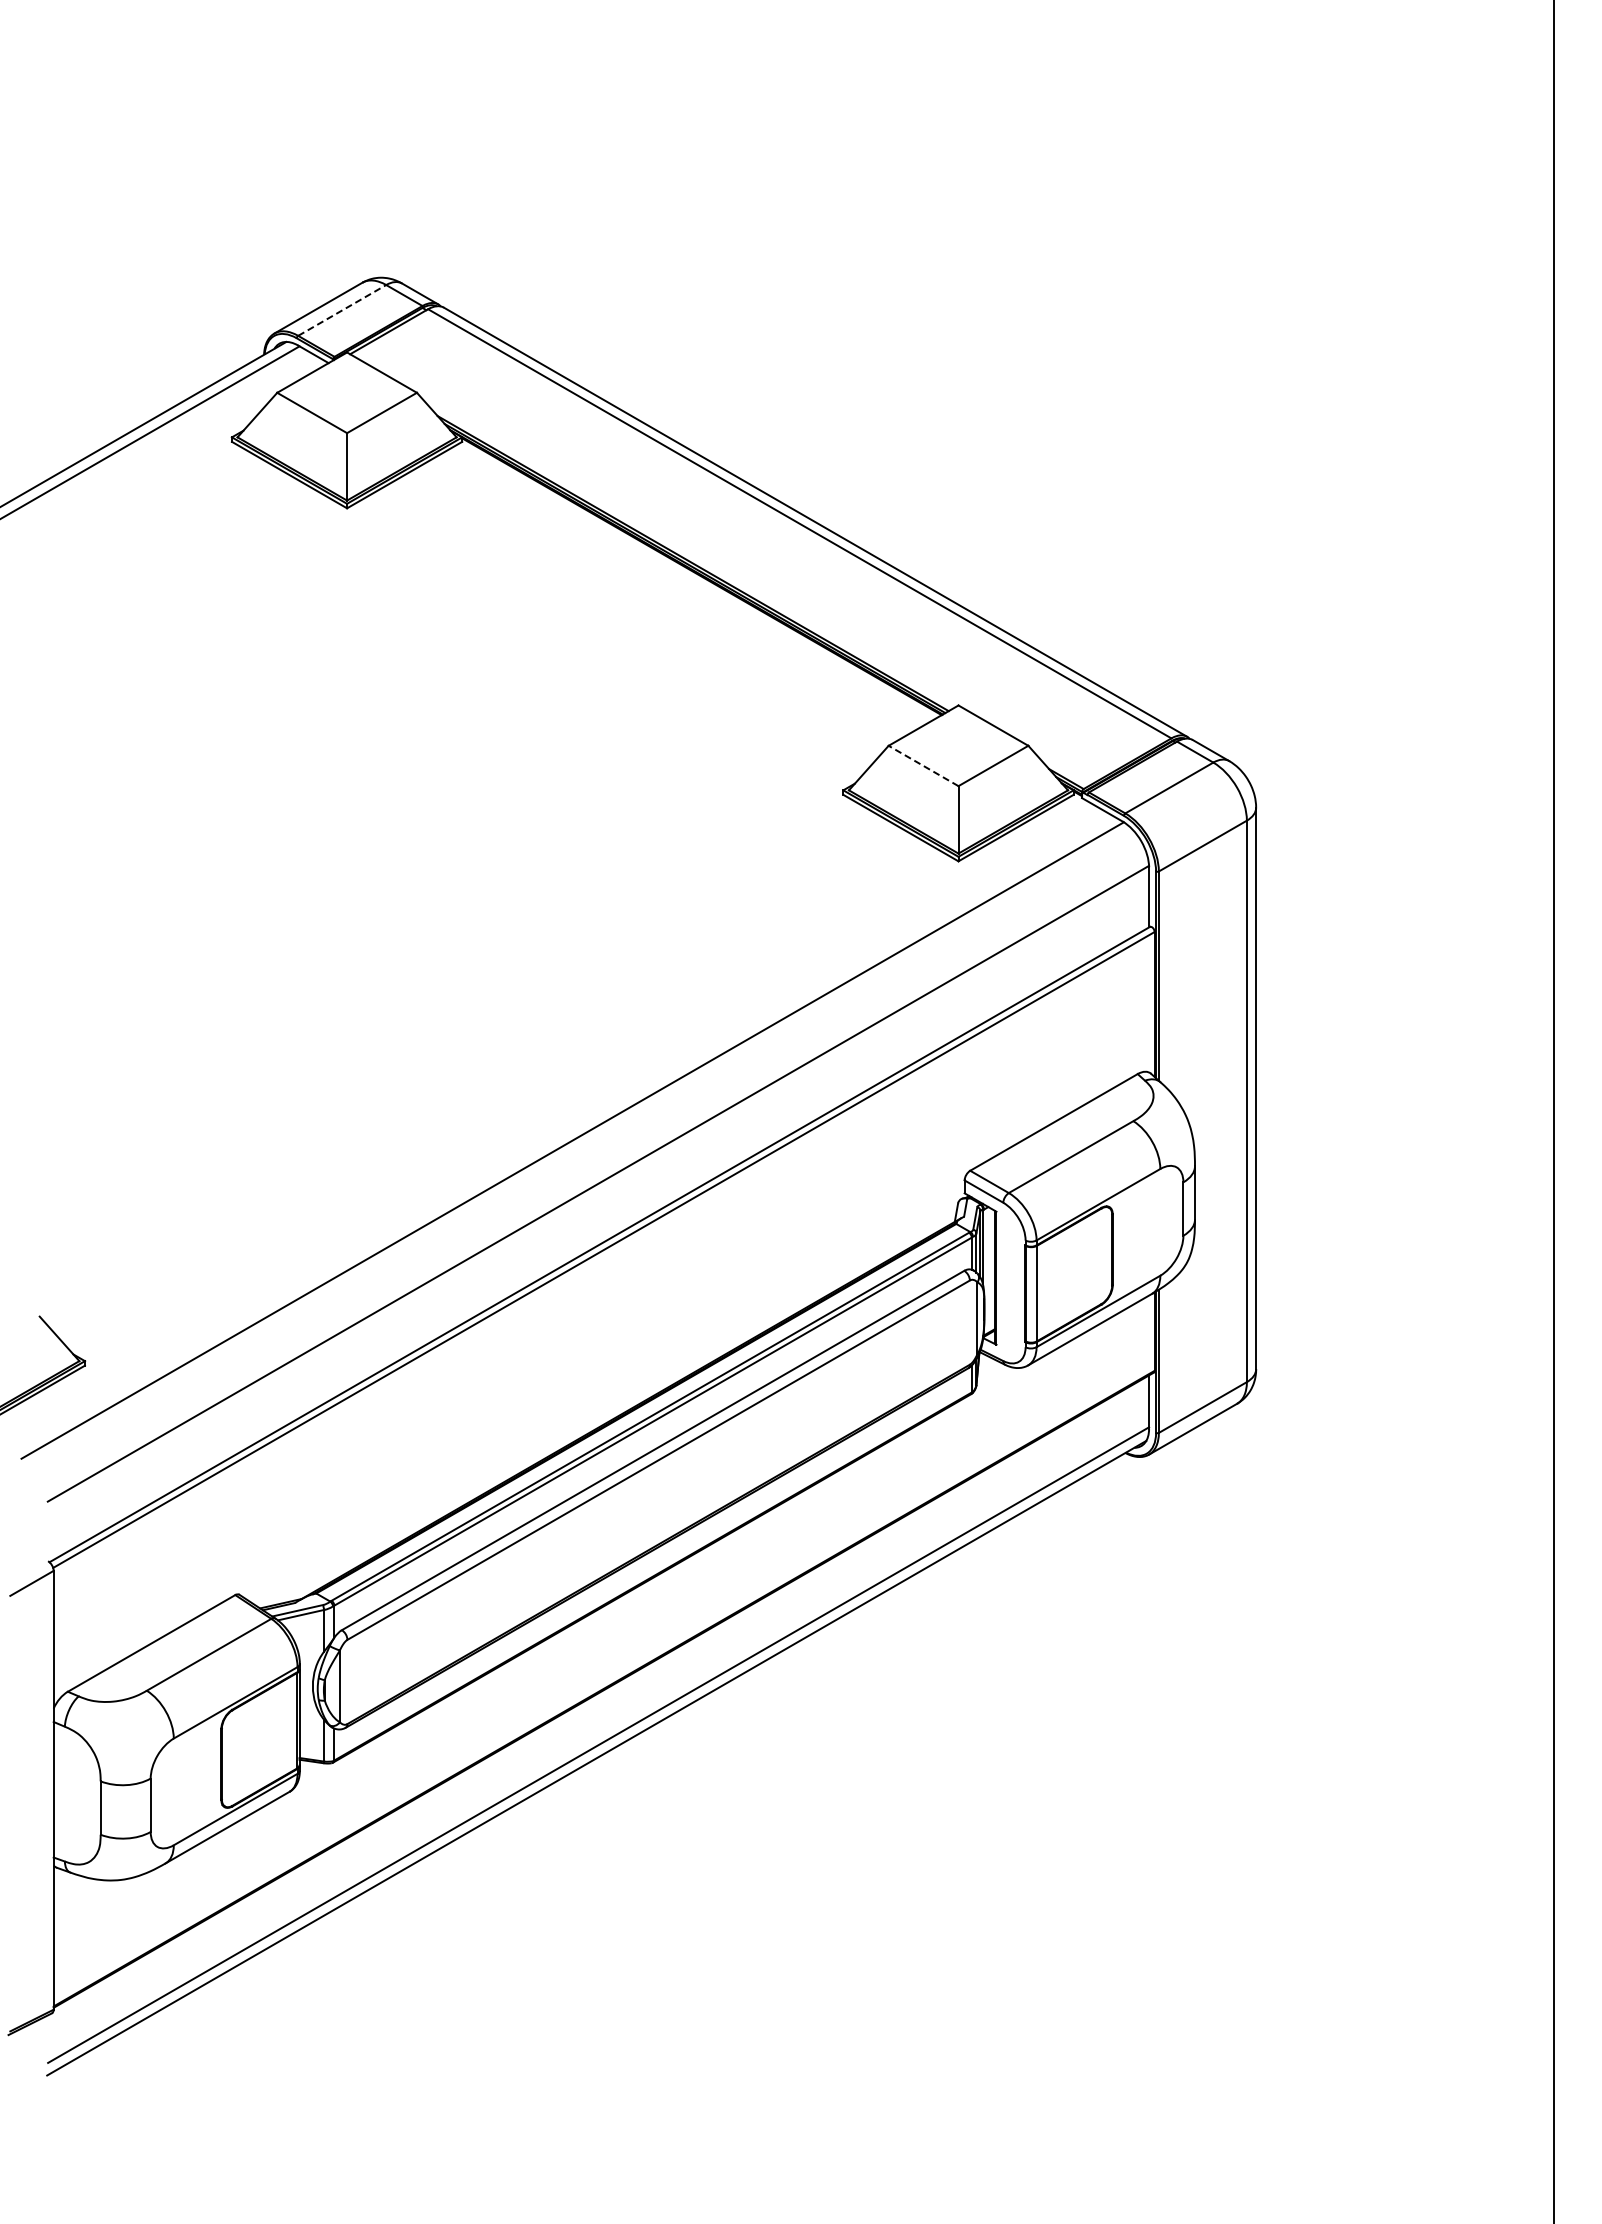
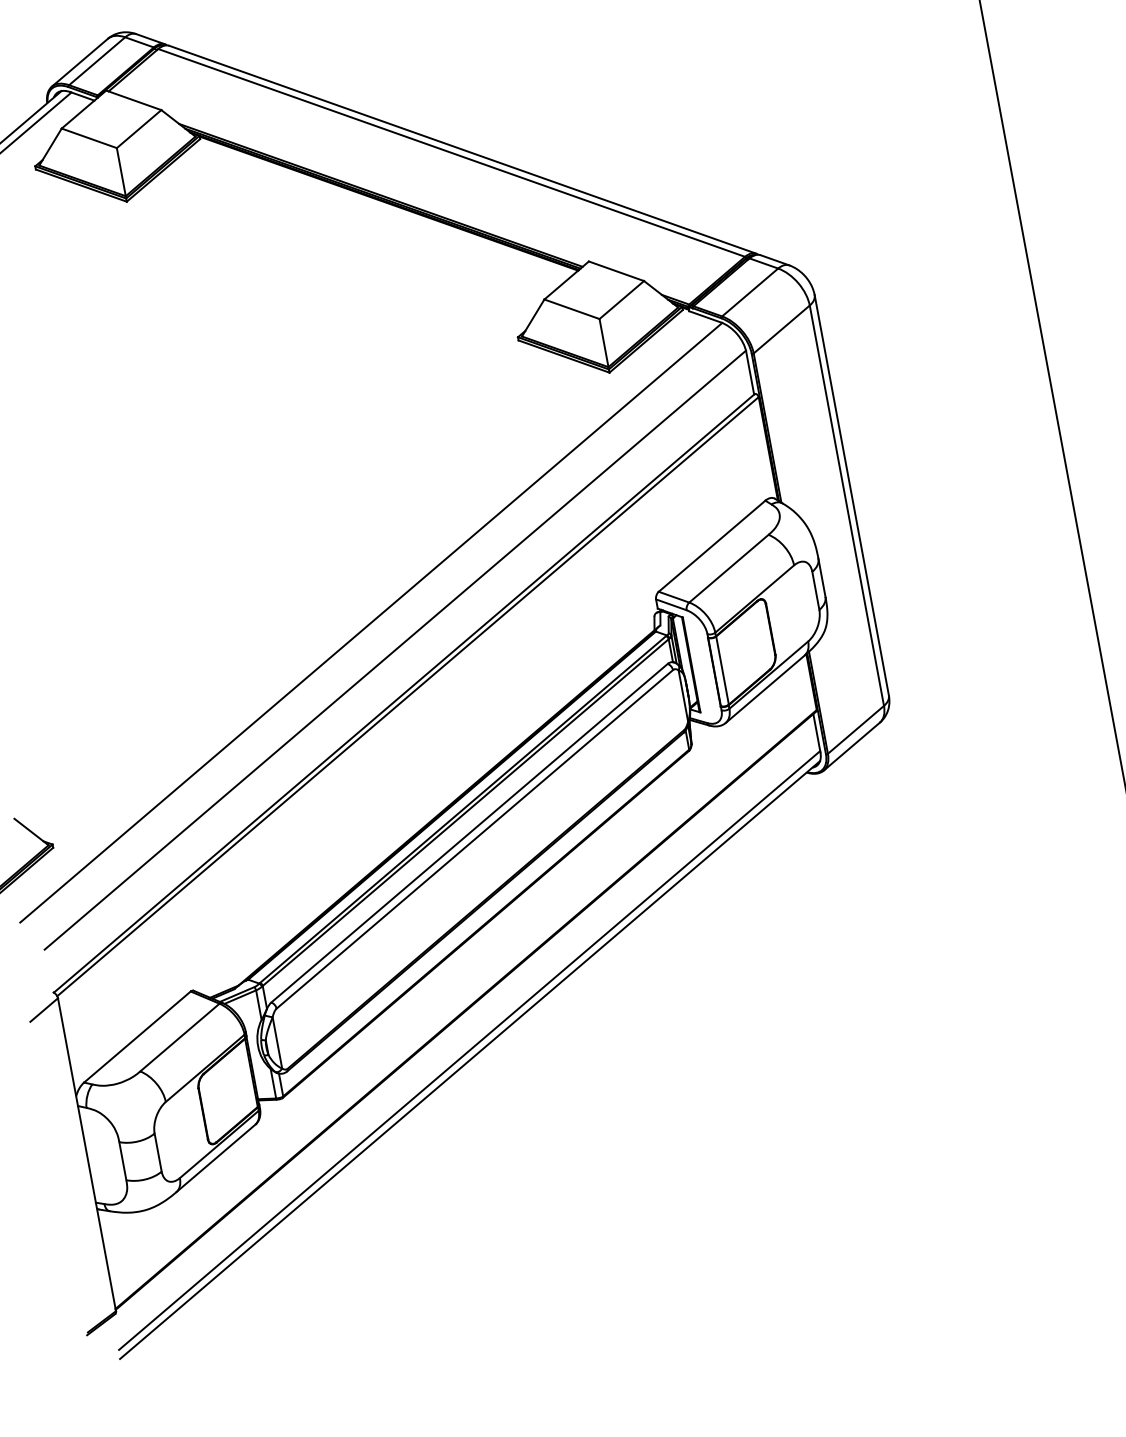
line: (342, 310) -> (97, 61), dashed -> solid
line: (923, 765) -> (571, 308), dashed -> solid

